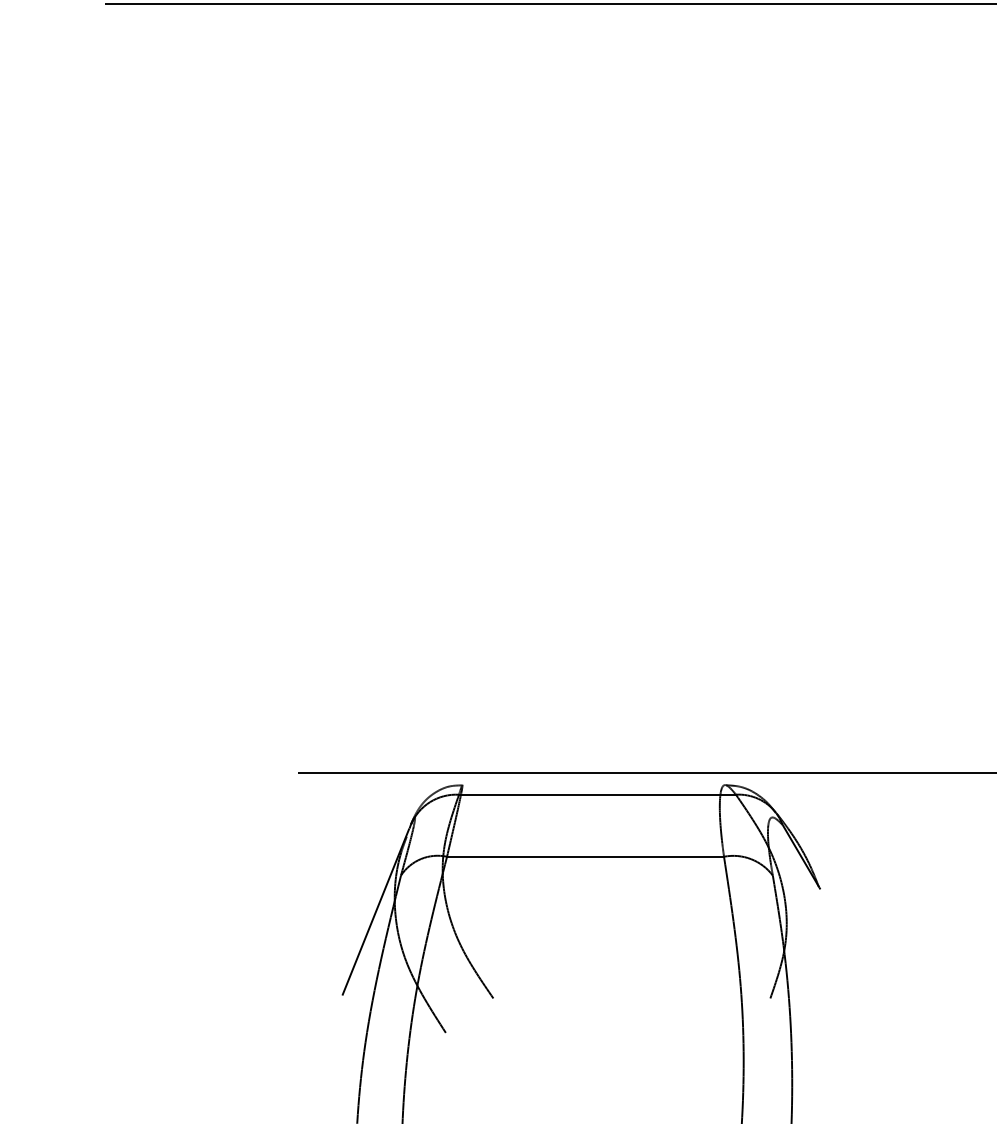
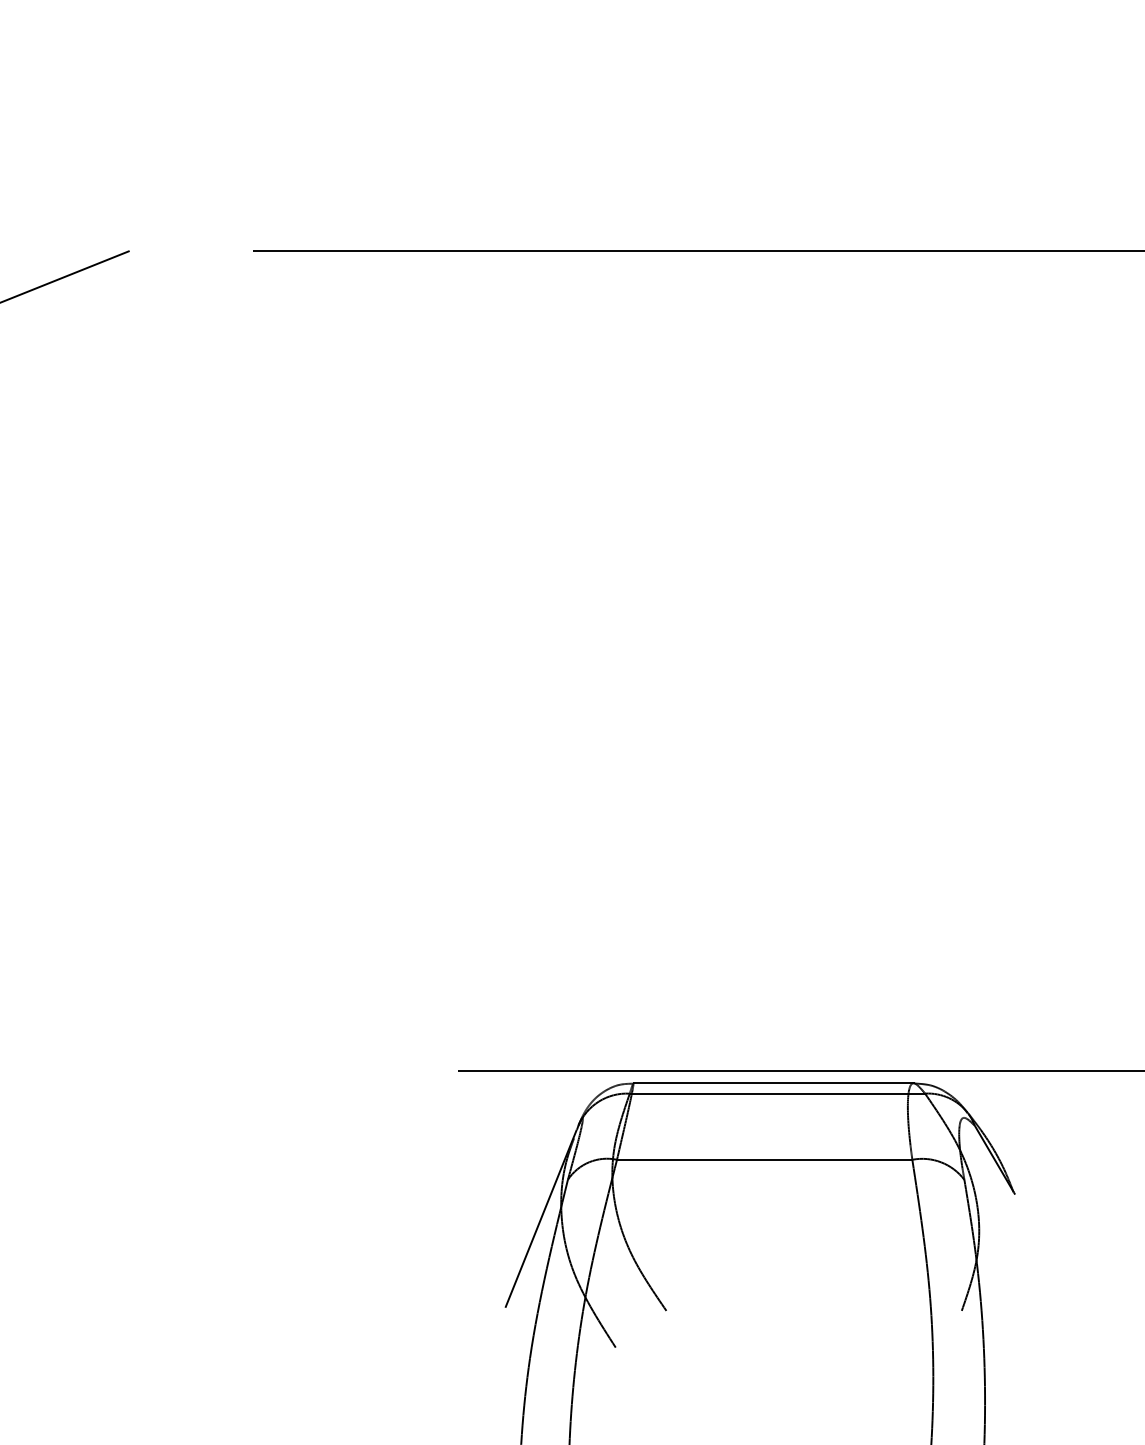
line: (593, 785) -> (773, 1083), added

